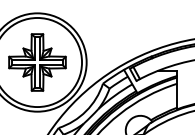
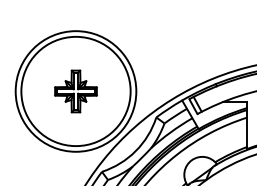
part: (37, 62) -> (75, 91), size x0.6

